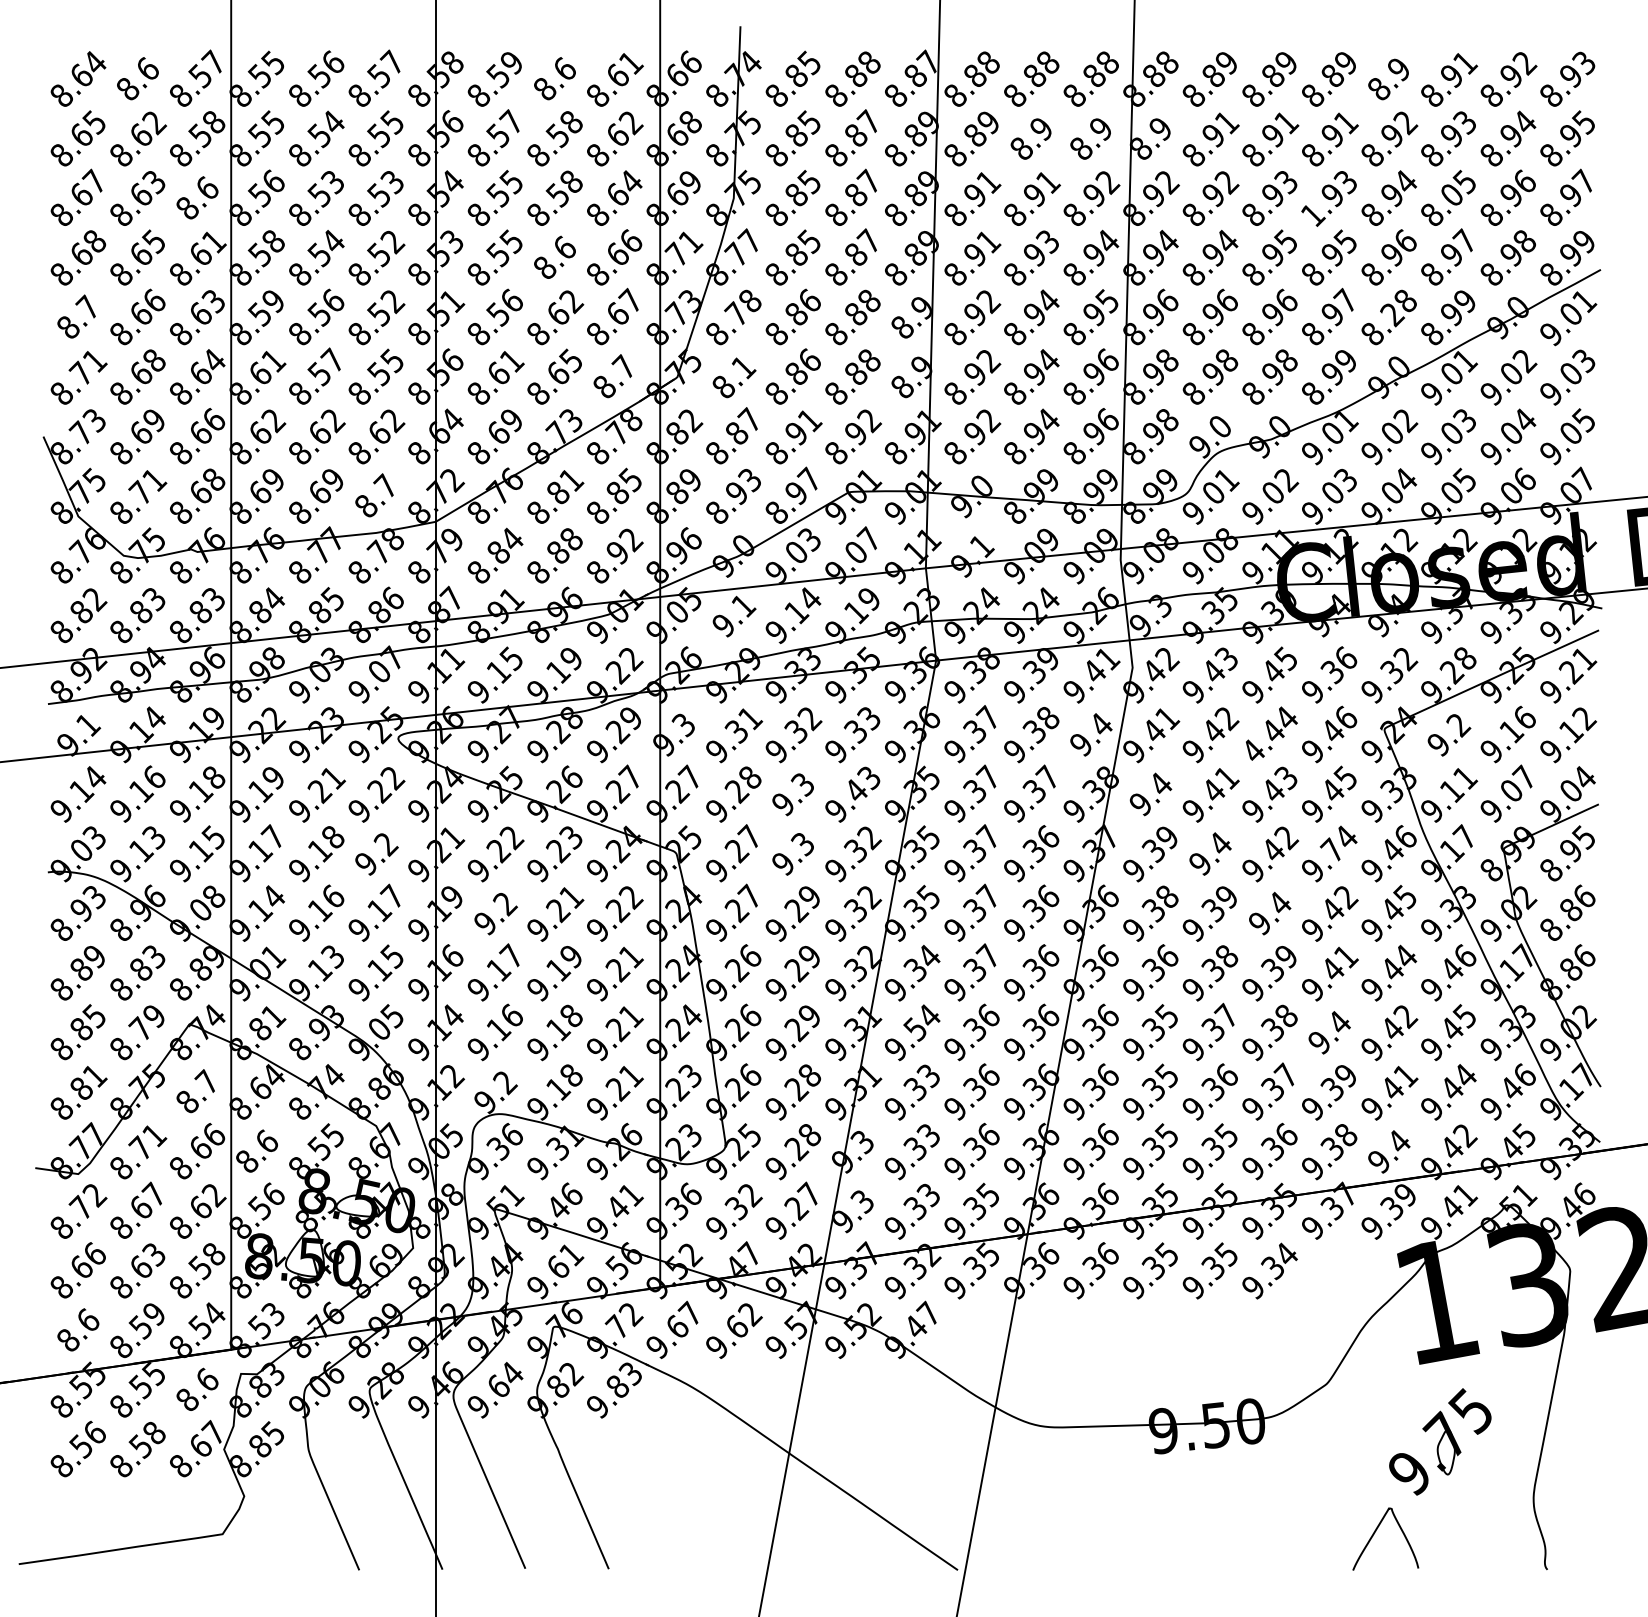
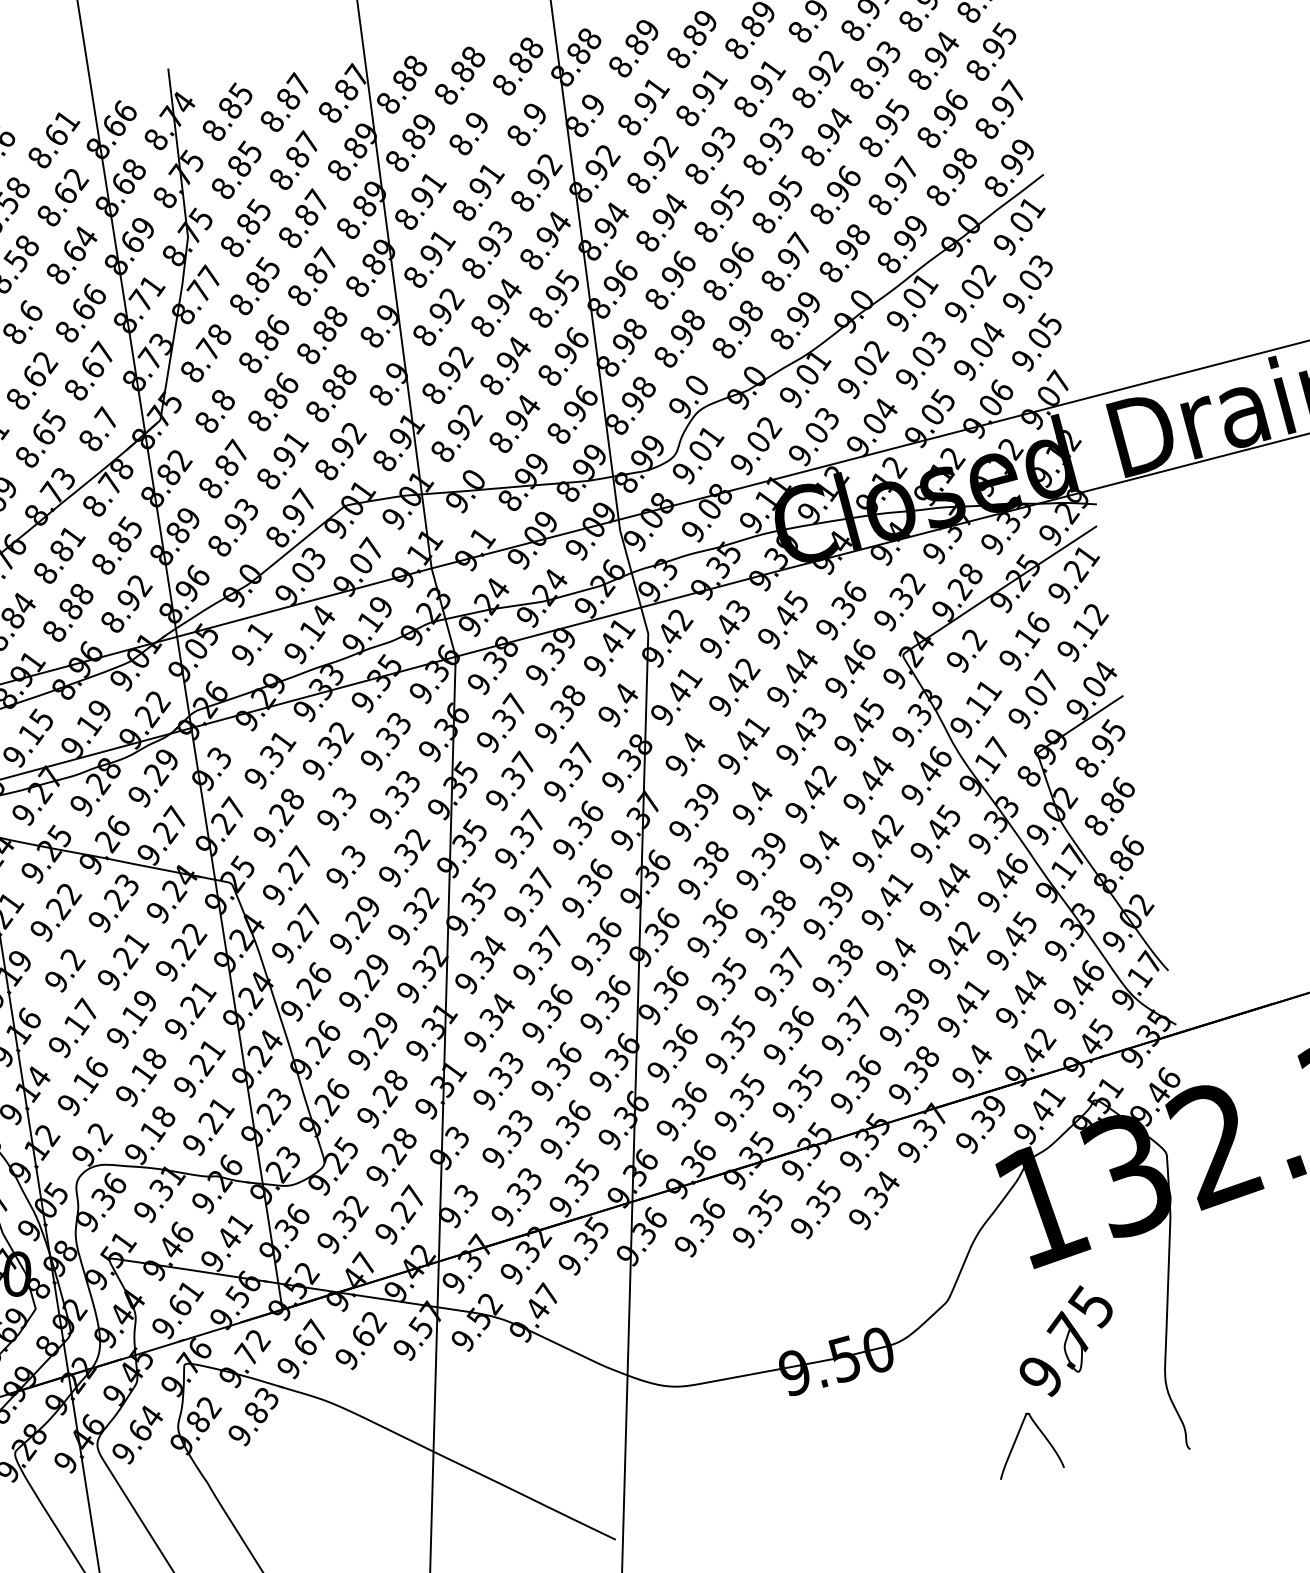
text: (868, 61) -> (298, 83), 8.88 -> 8.87
text: (1451, 195) -> (886, 124), 8.05 -> 8.95
text: (1313, 214) -> (755, 164), 1.93 -> 8.93
text: (1392, 315) -> (847, 250), 8.28 -> 8.98
text: (744, 367) -> (224, 400), 8.1 -> 8.8
text: (1253, 751) -> (778, 696), 4.44 -> 9.44
text: (855, 791) -> (397, 796), 9.43 -> 9.33
text: (1331, 849) -> (869, 780), 9.74 -> 9.44
text: (914, 1029) -> (490, 1019), 9.54 -> 9.34

